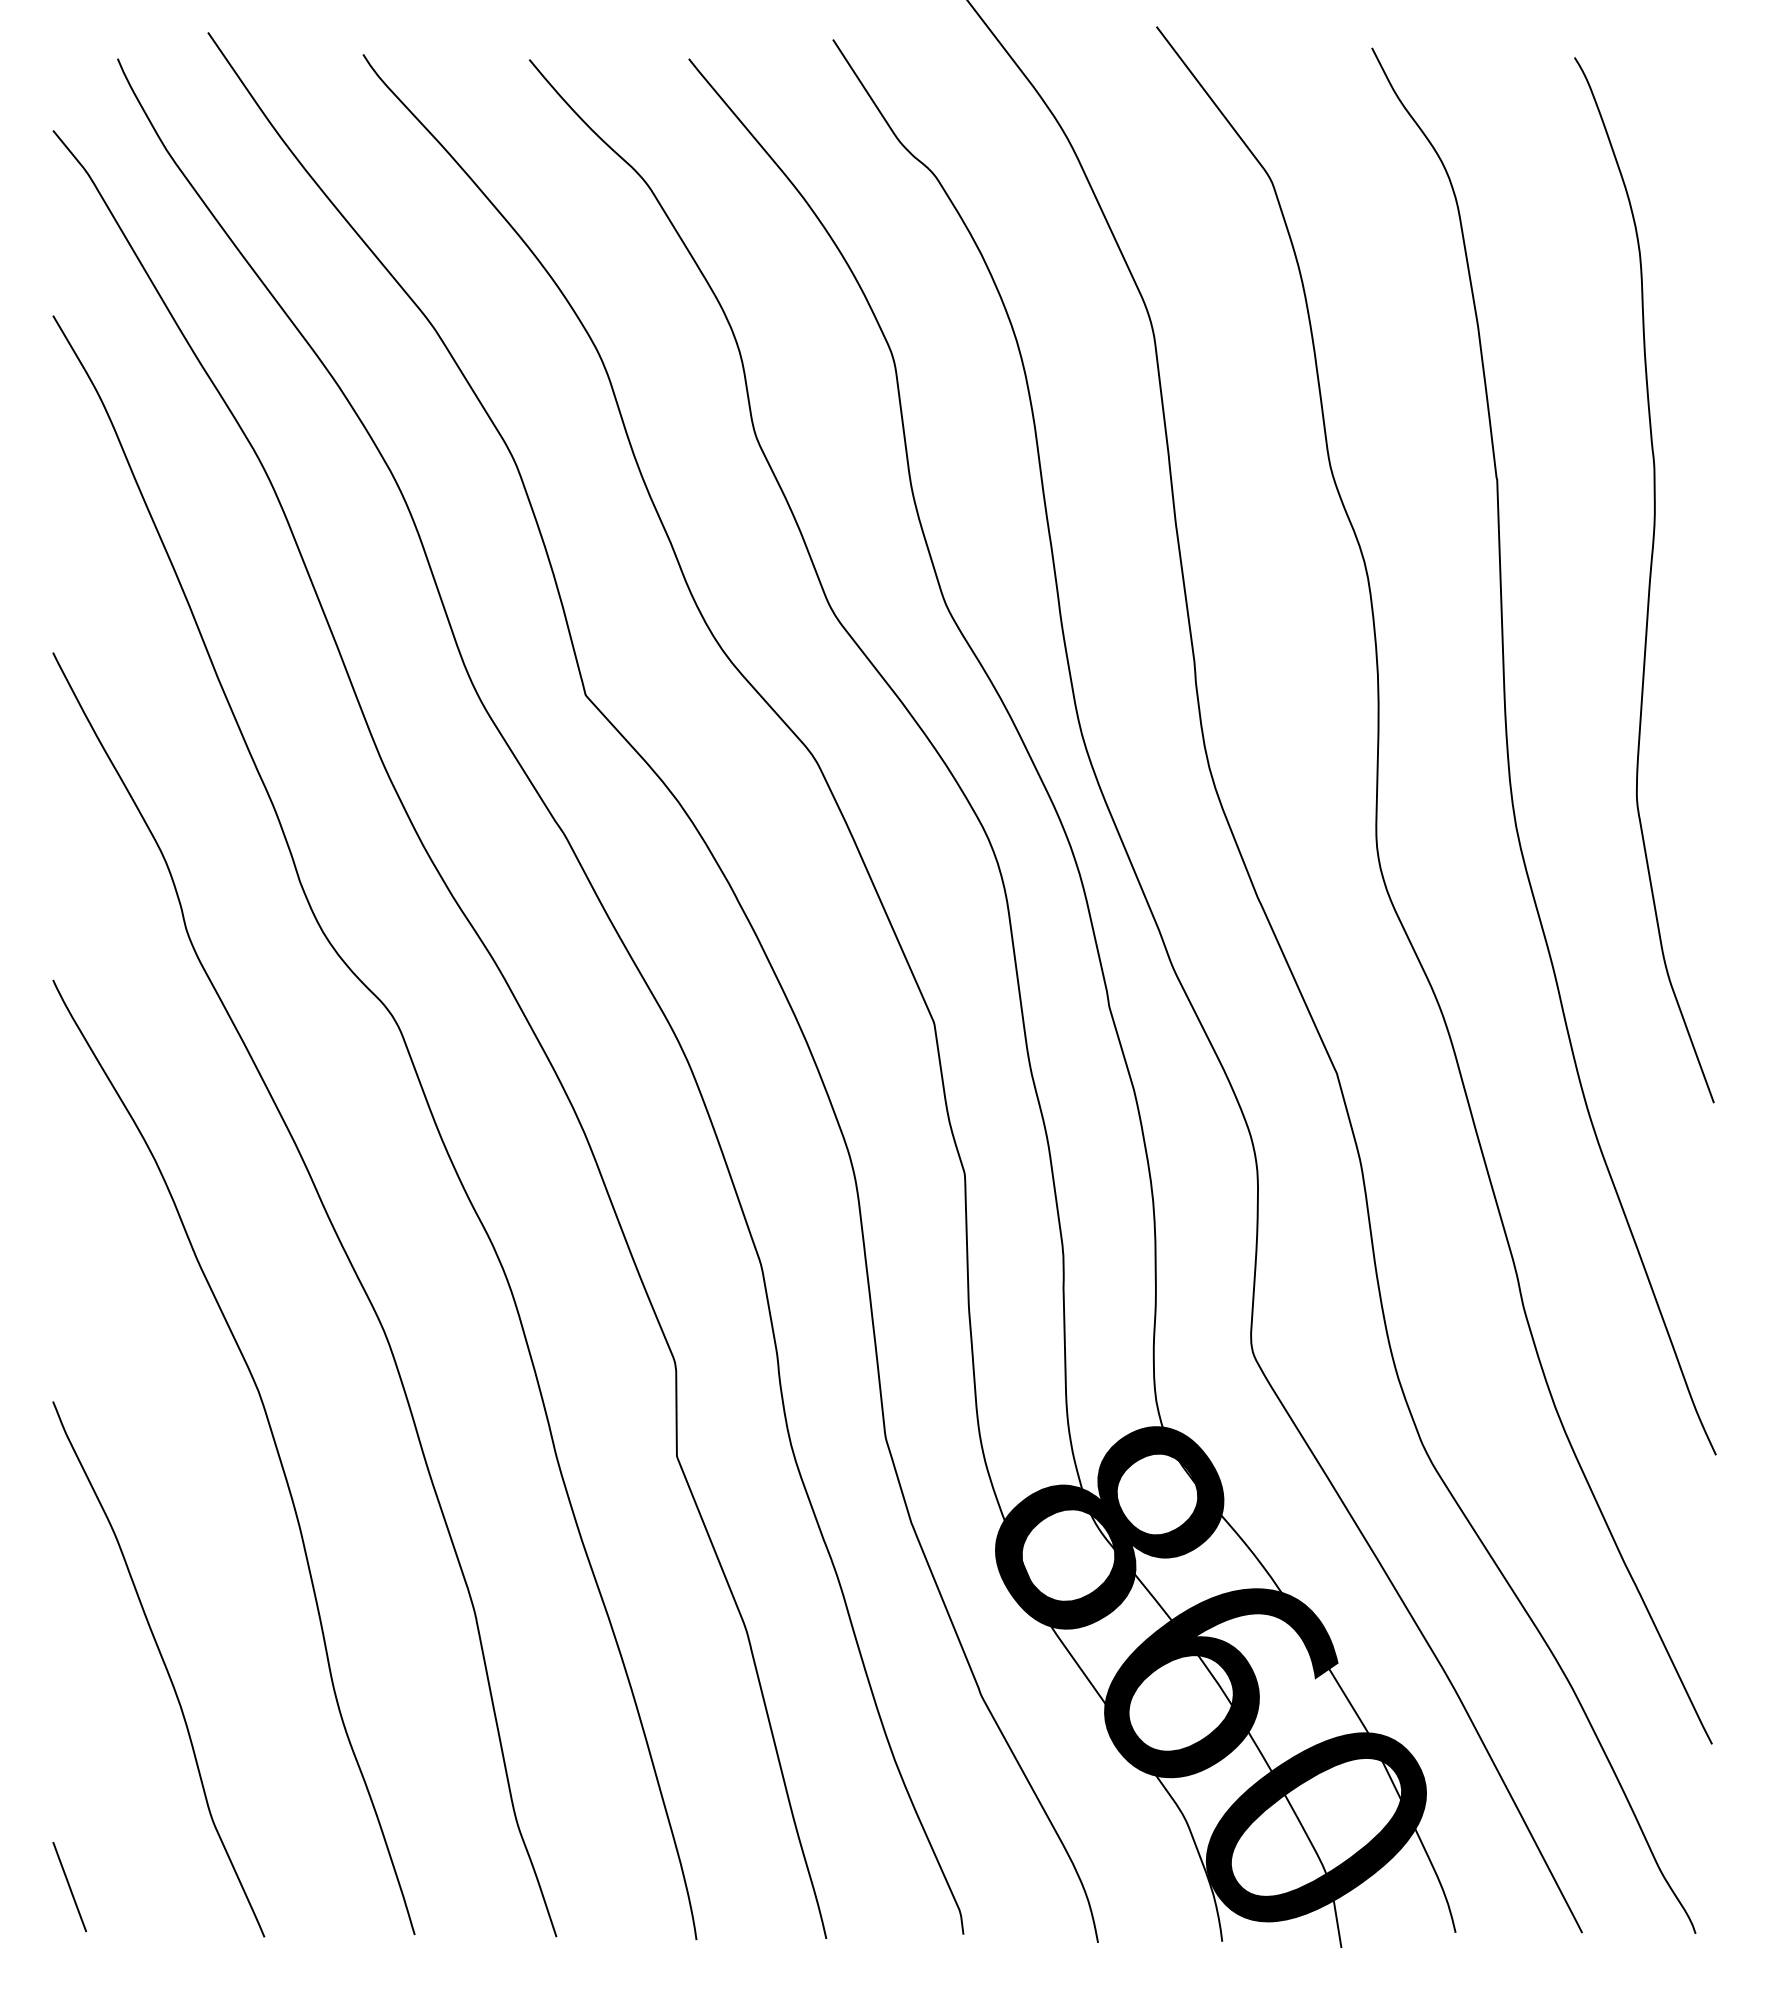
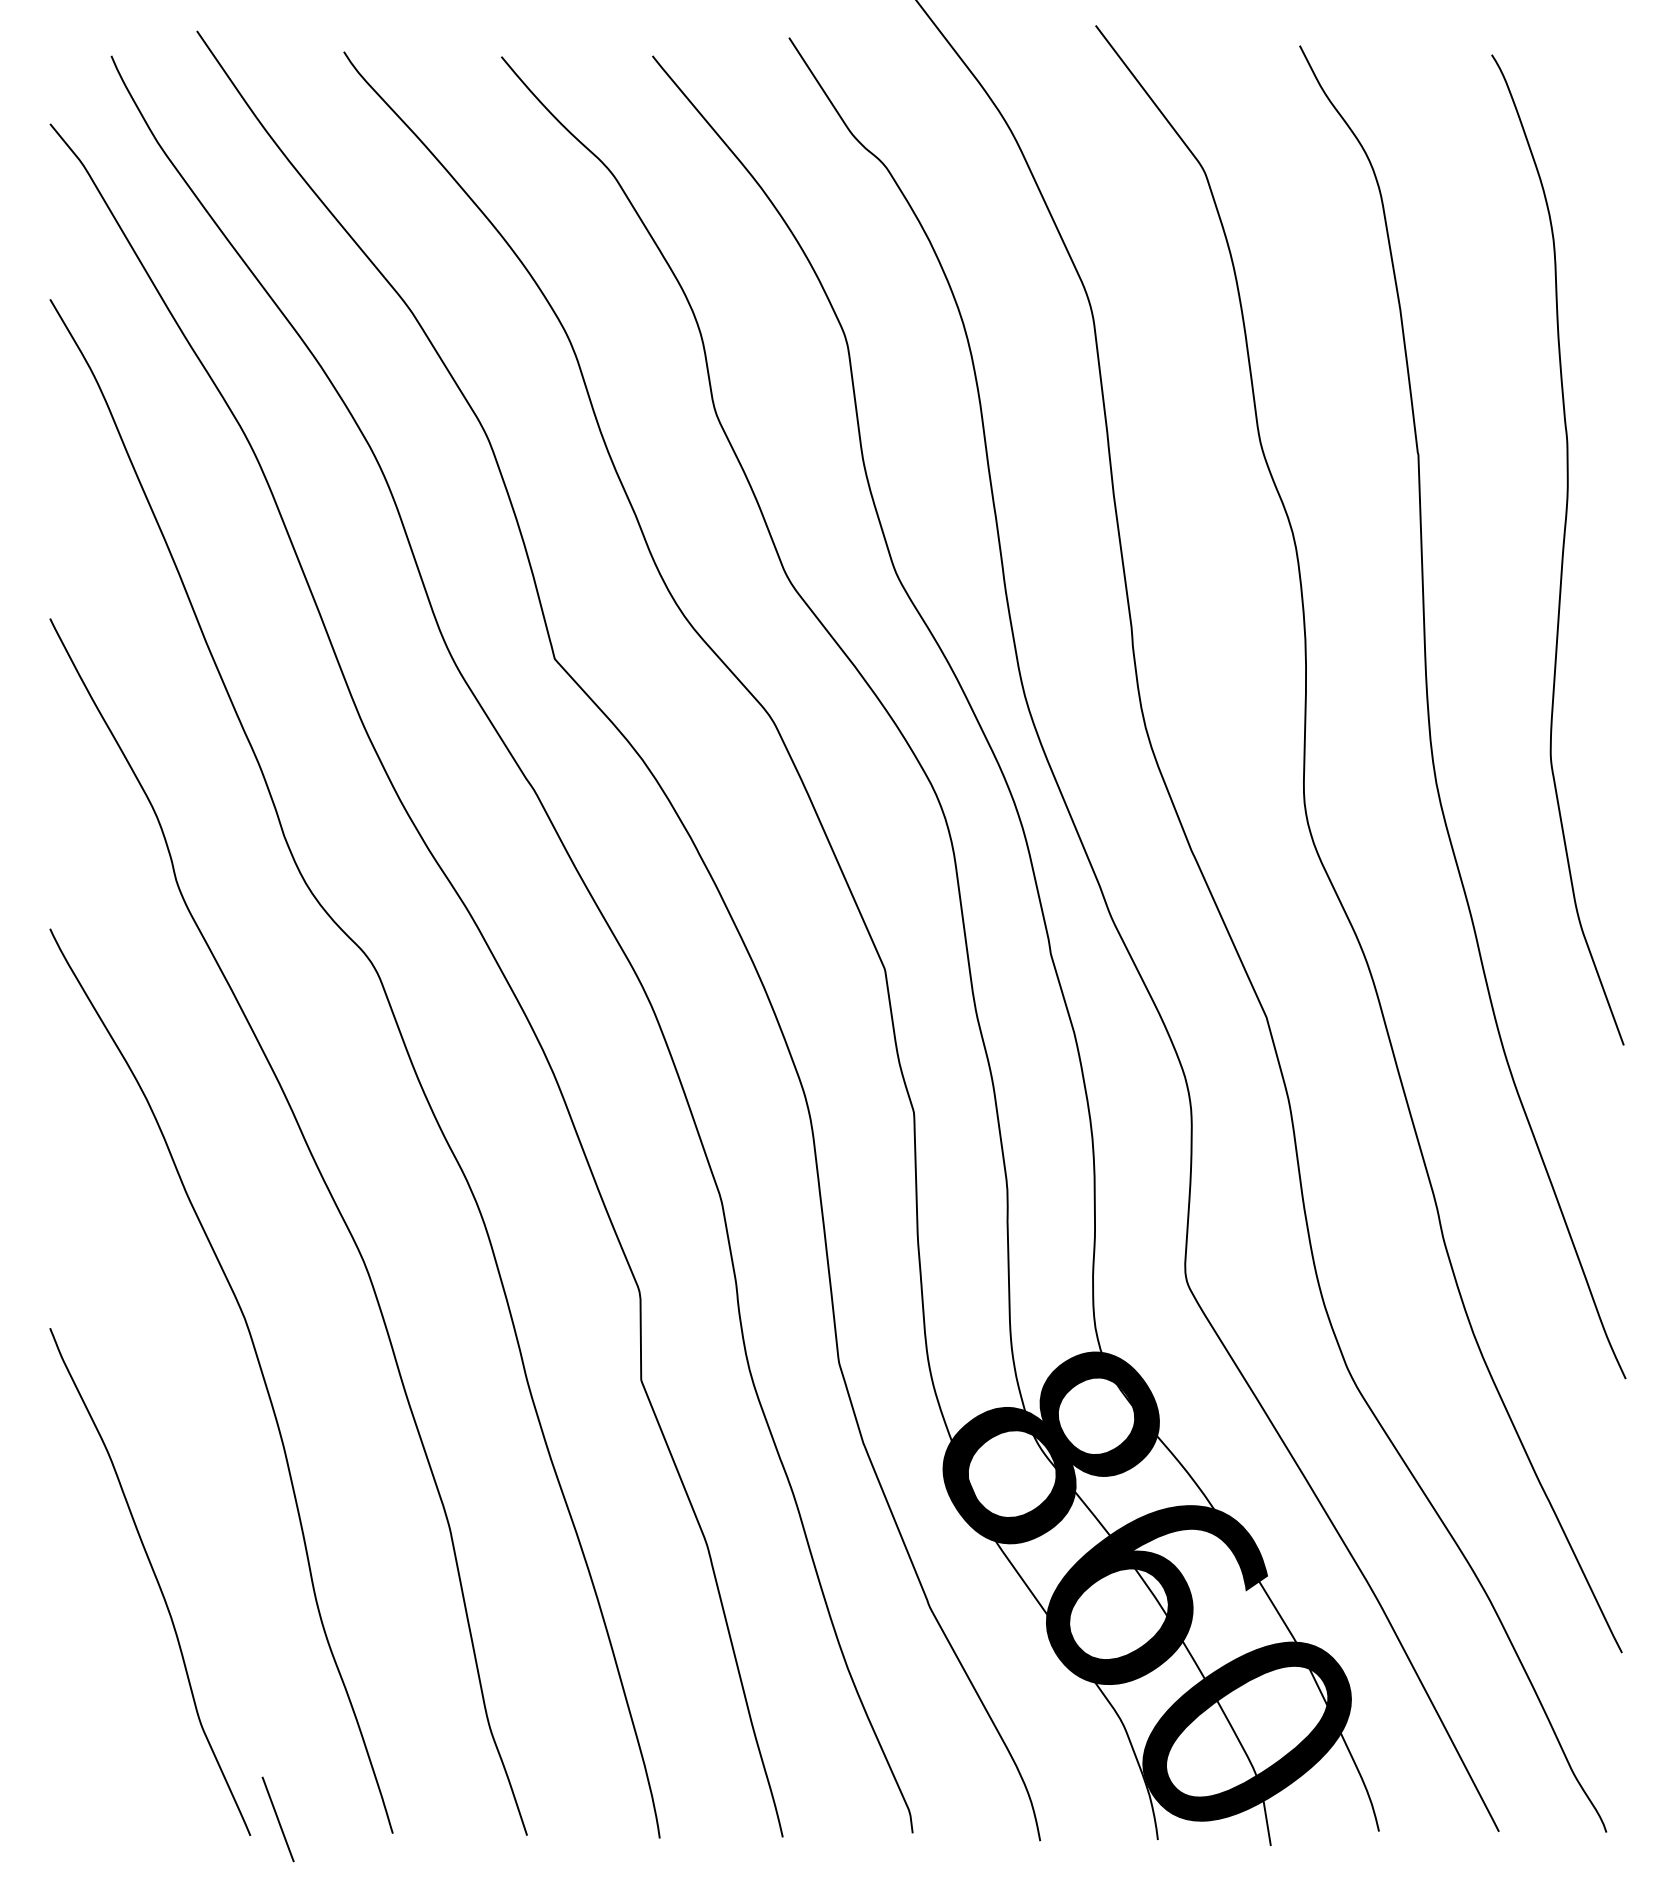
line: (69, 1887) -> (277, 1819), moved

